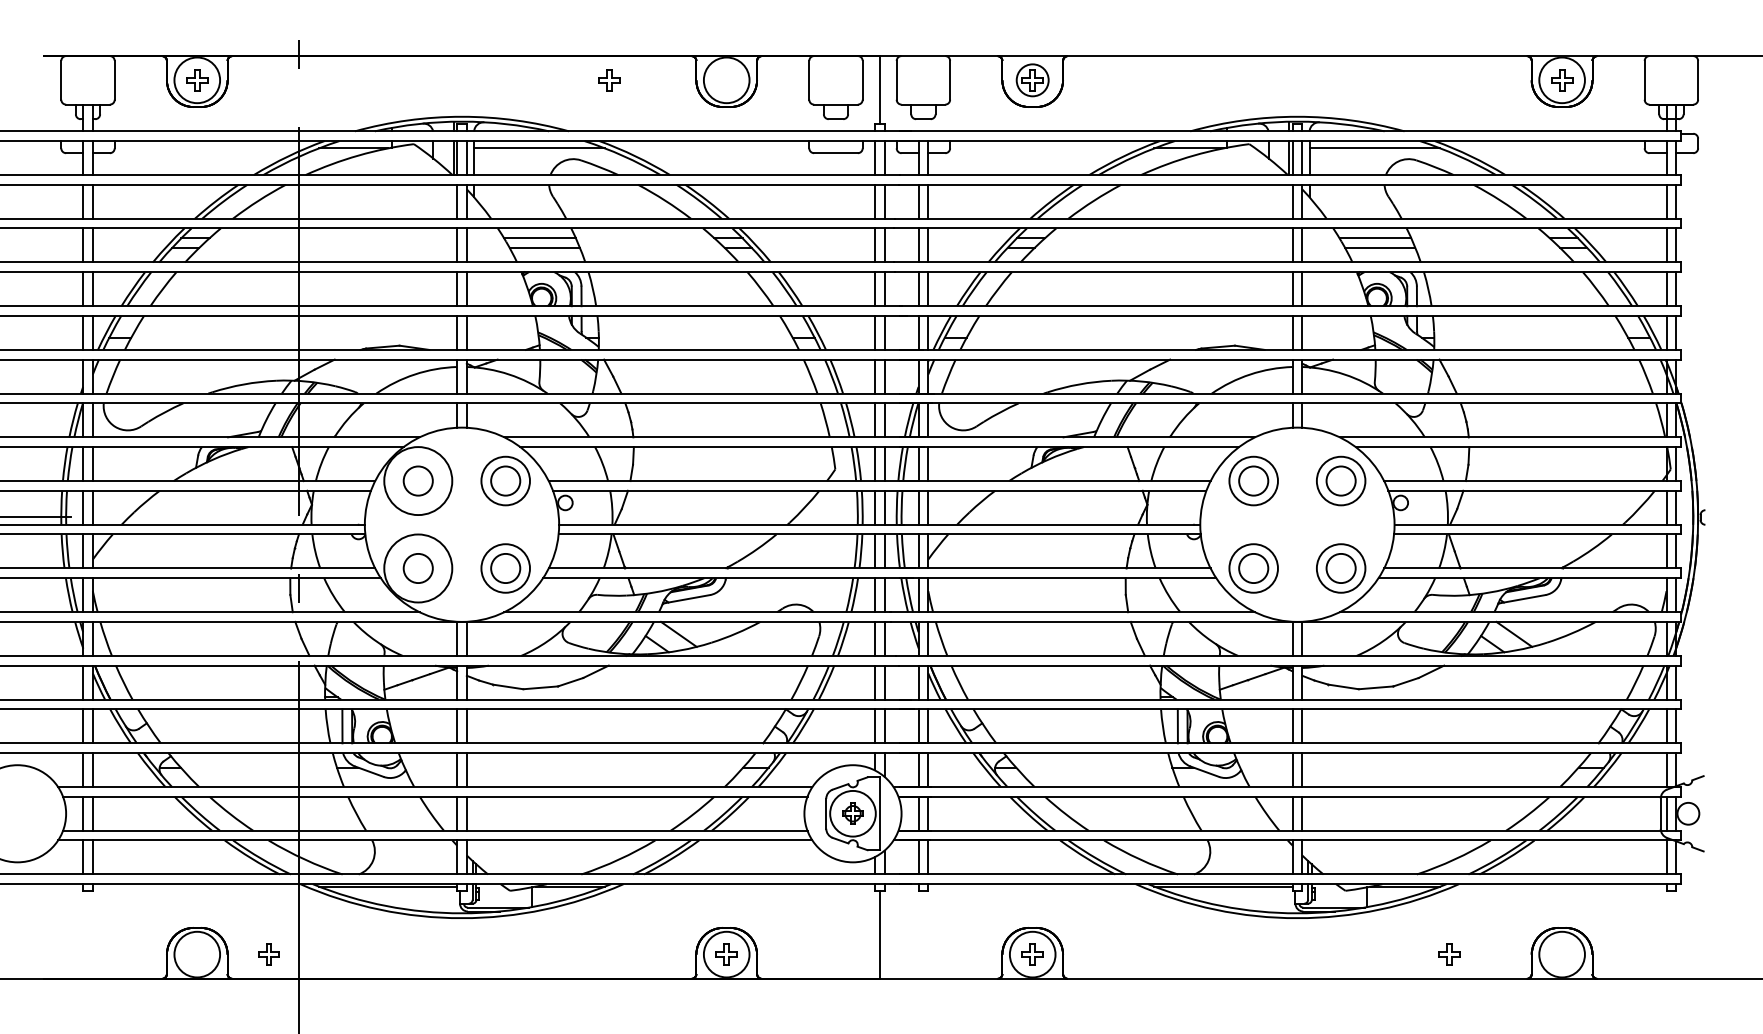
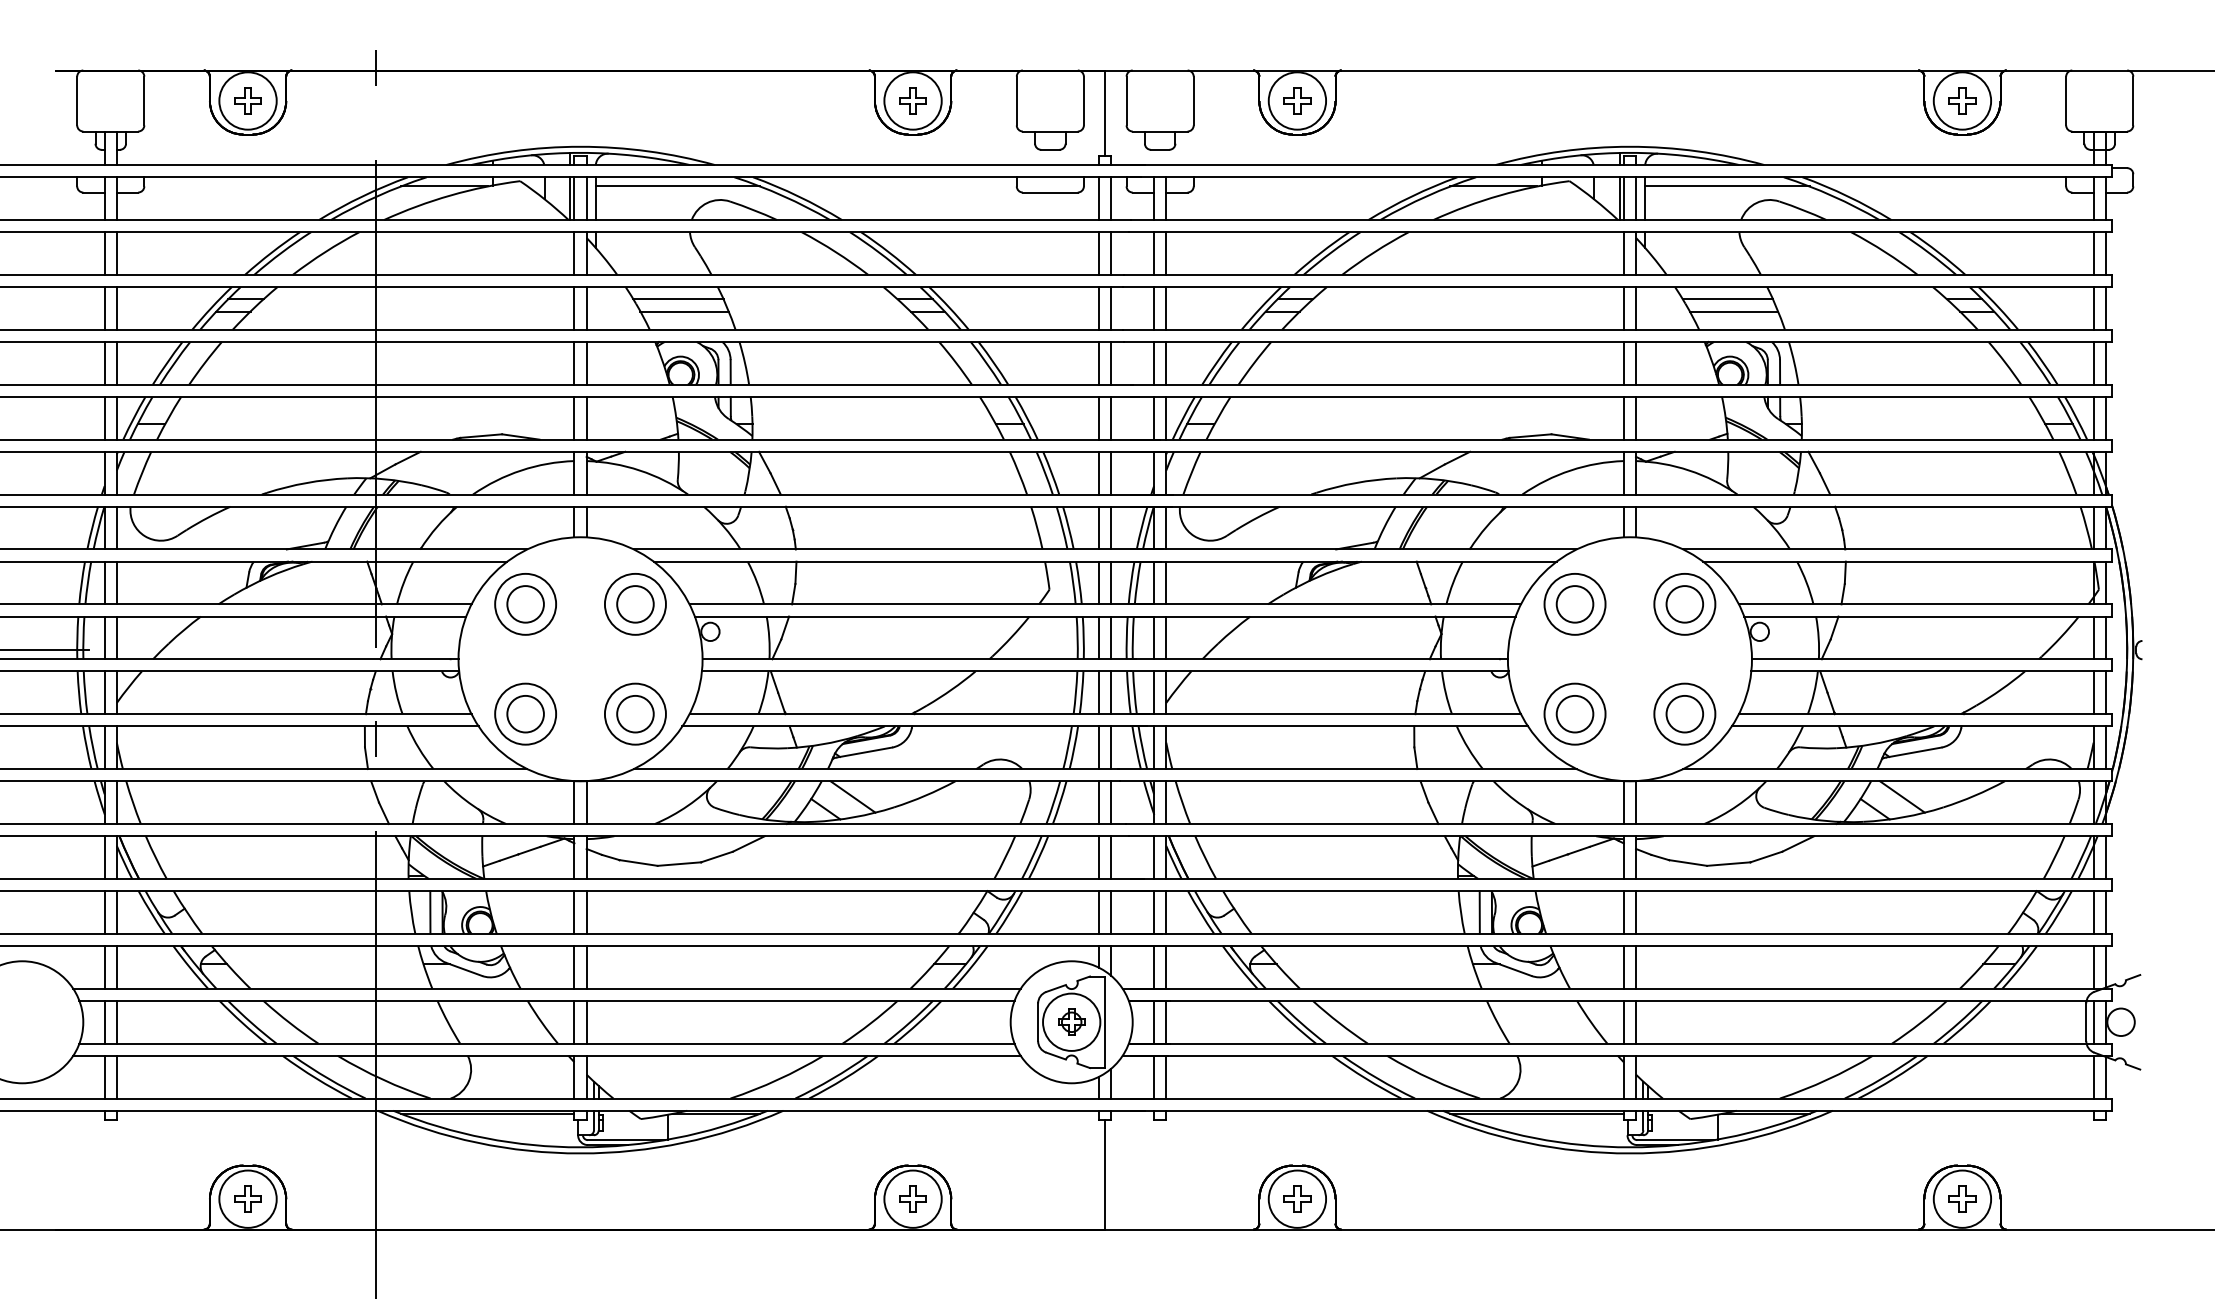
part: (609, 79) -> (912, 100), moved
circle: (1032, 79) -> (1297, 100), size x1.43
circle: (418, 480) -> (525, 603), size x0.71
circle: (418, 567) -> (525, 713), size x0.71
part: (268, 954) -> (247, 1198), moved
part: (1449, 954) -> (1962, 1198), moved

